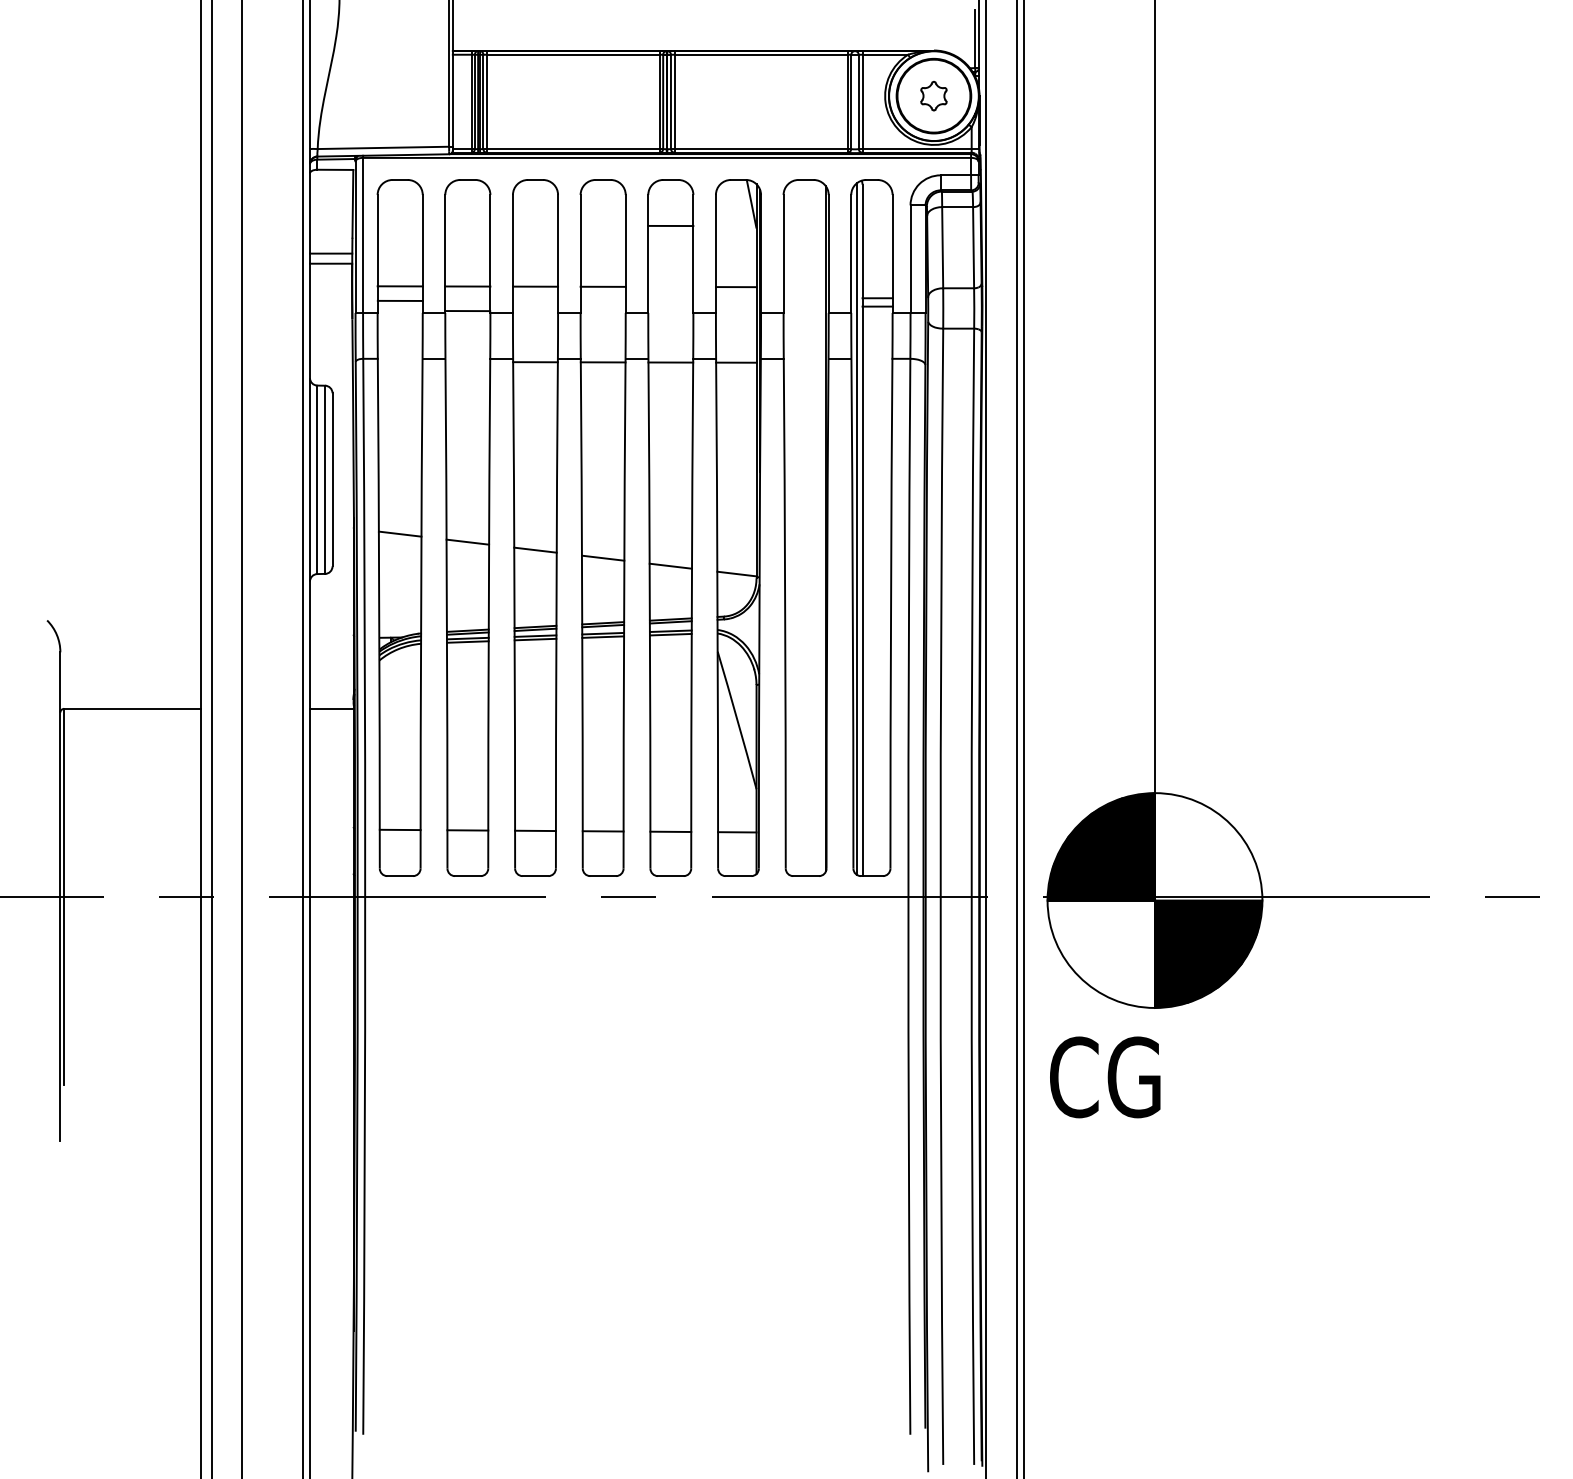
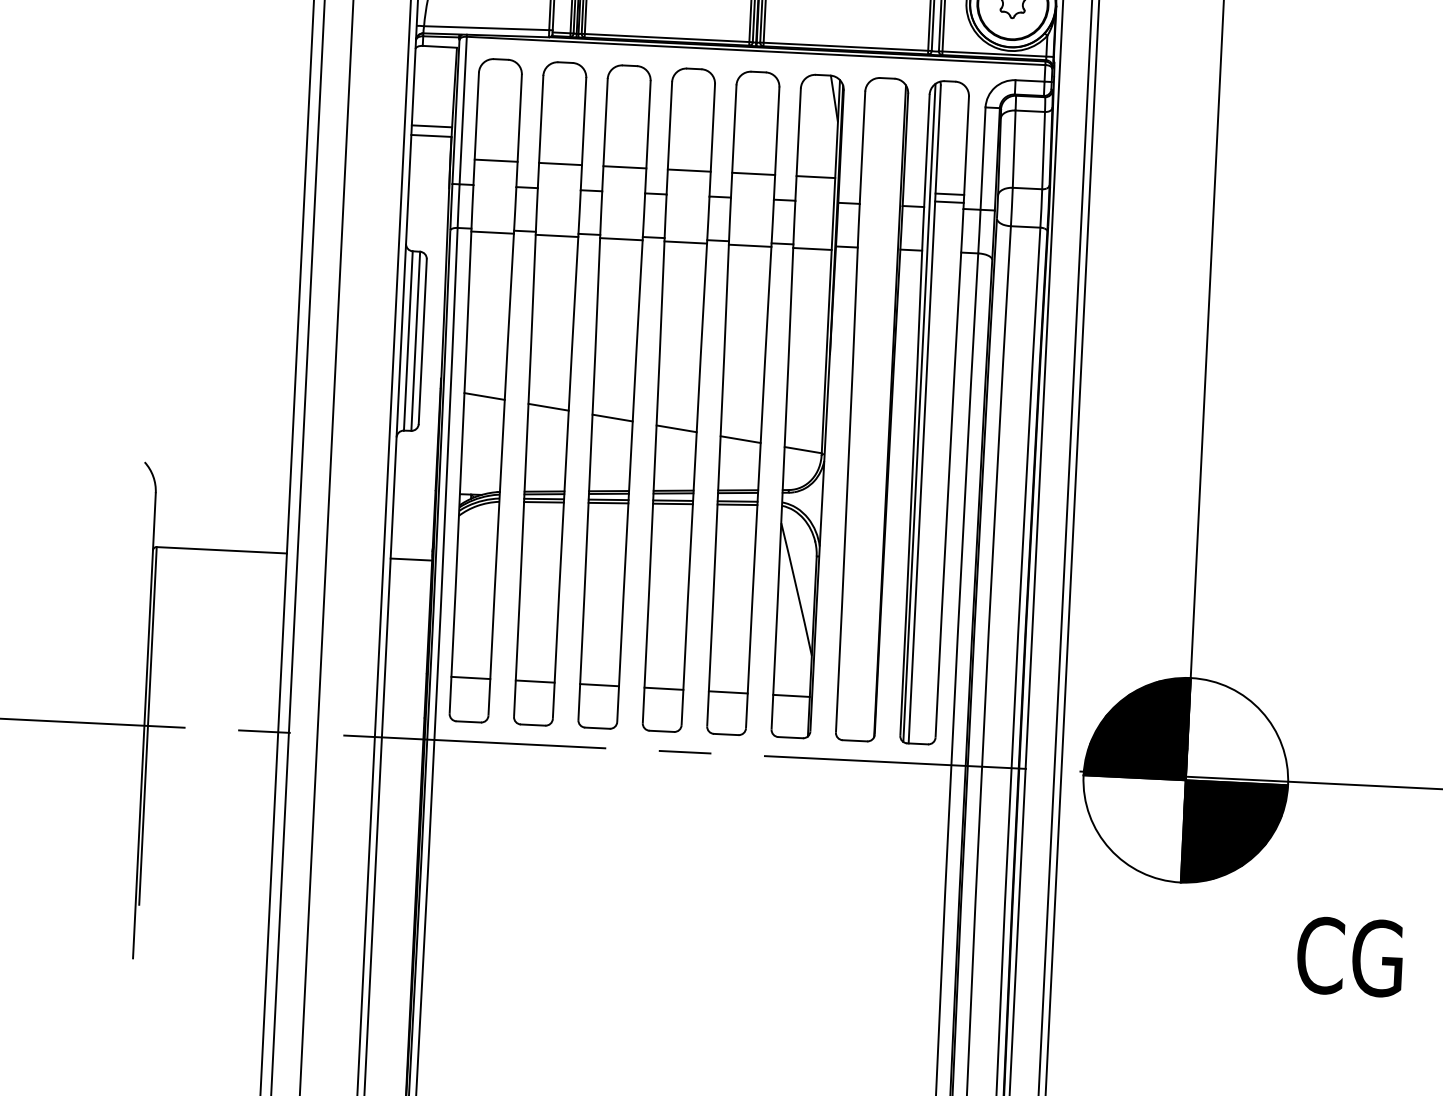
line: (670, 225) -> (753, 173), moved
line: (399, 300) -> (492, 232), moved
line: (467, 311) -> (556, 236), moved
text: (1105, 1077) -> (1350, 957), moved

